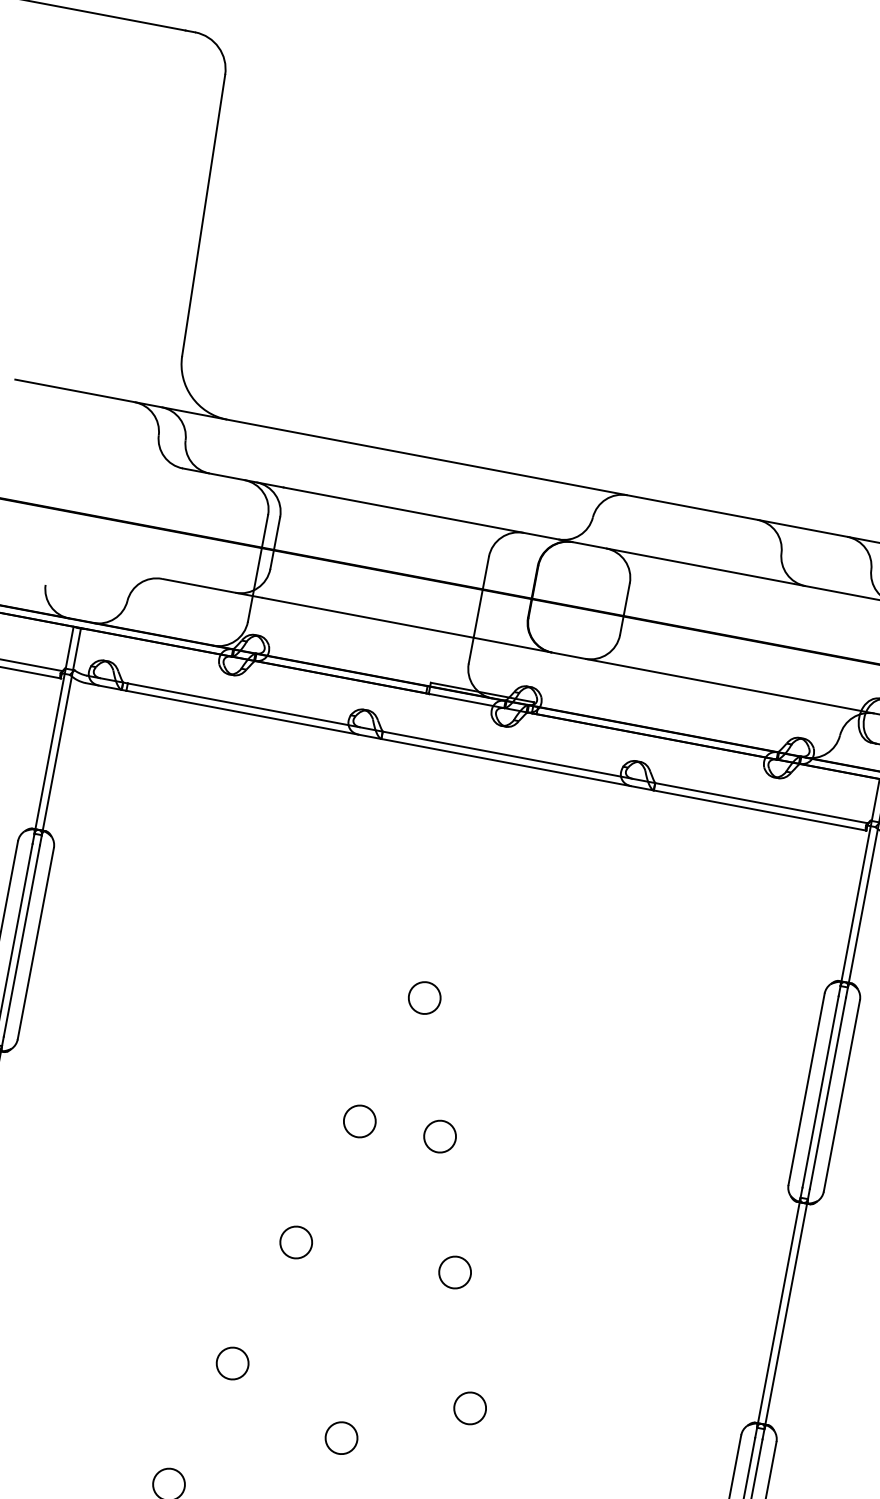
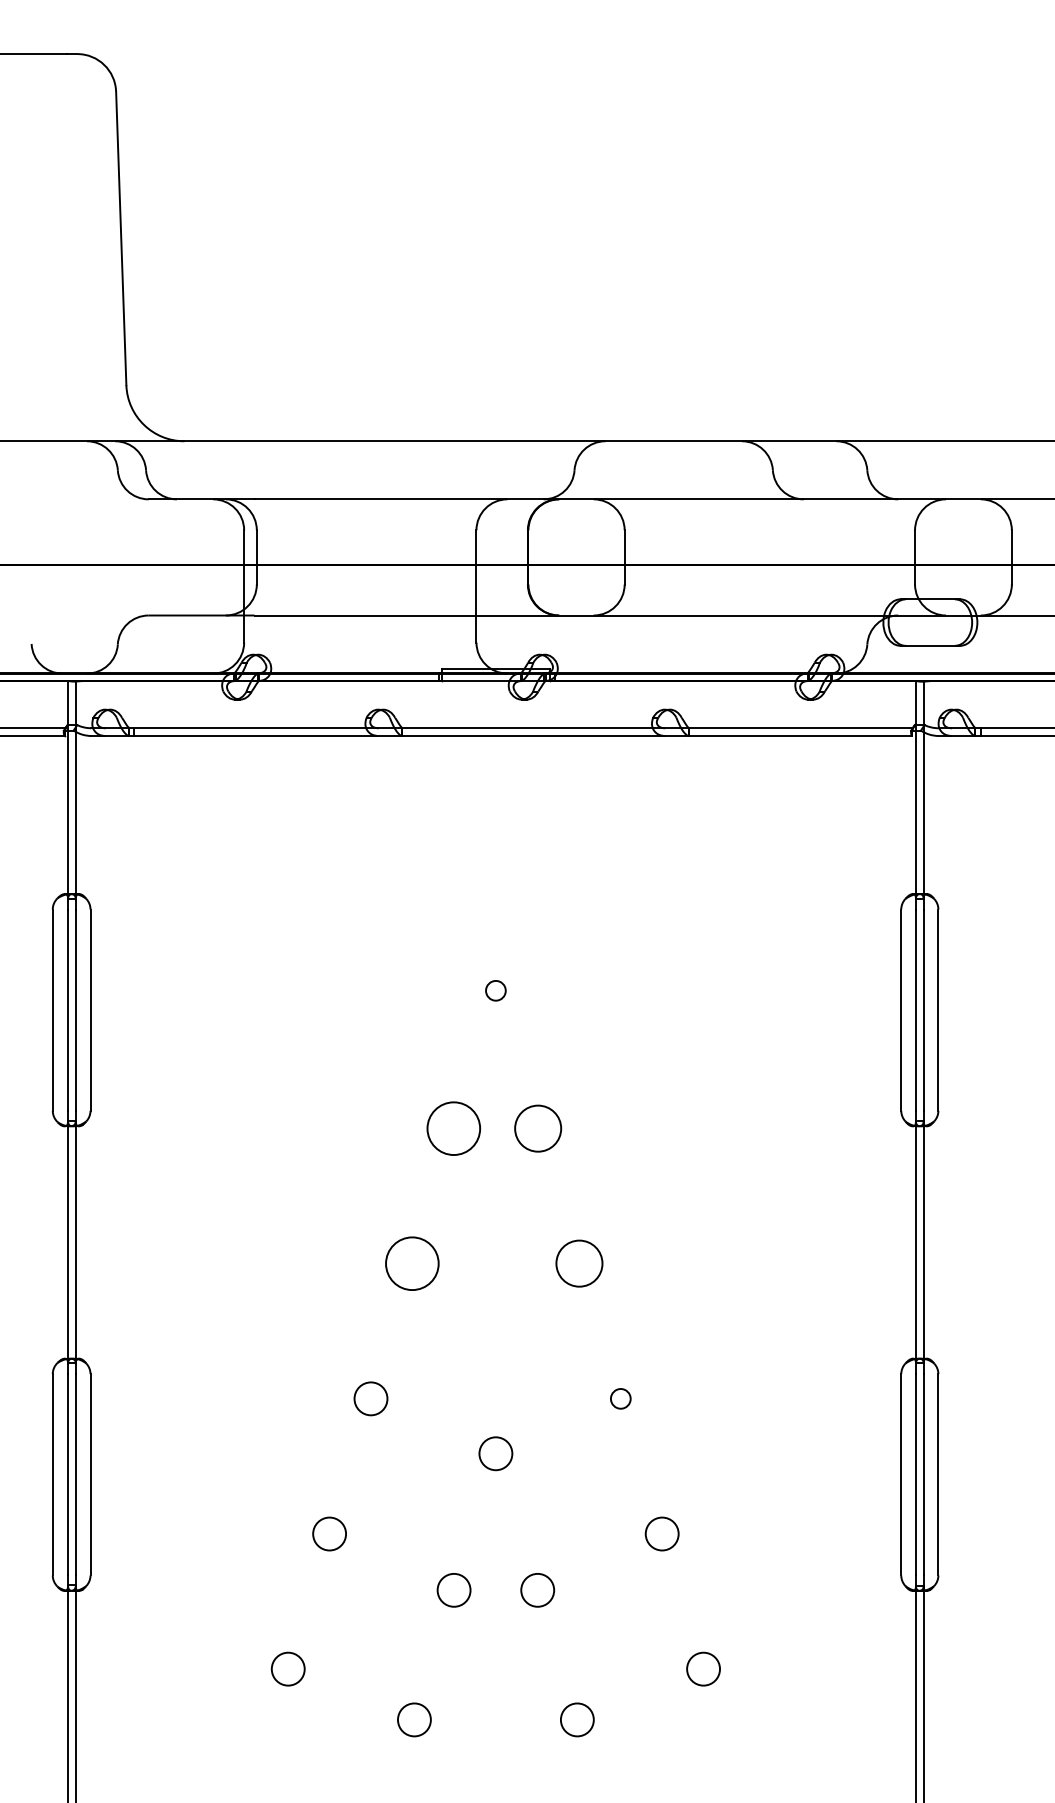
circle: (424, 997) -> (495, 990), size x0.6
circle: (359, 1121) -> (453, 1128), size x1.6
circle: (439, 1136) -> (537, 1128), size x1.4
circle: (295, 1242) -> (411, 1263), size x1.6
circle: (455, 1272) -> (579, 1263), size x1.4
circle: (469, 1408) -> (620, 1398), size x0.6

